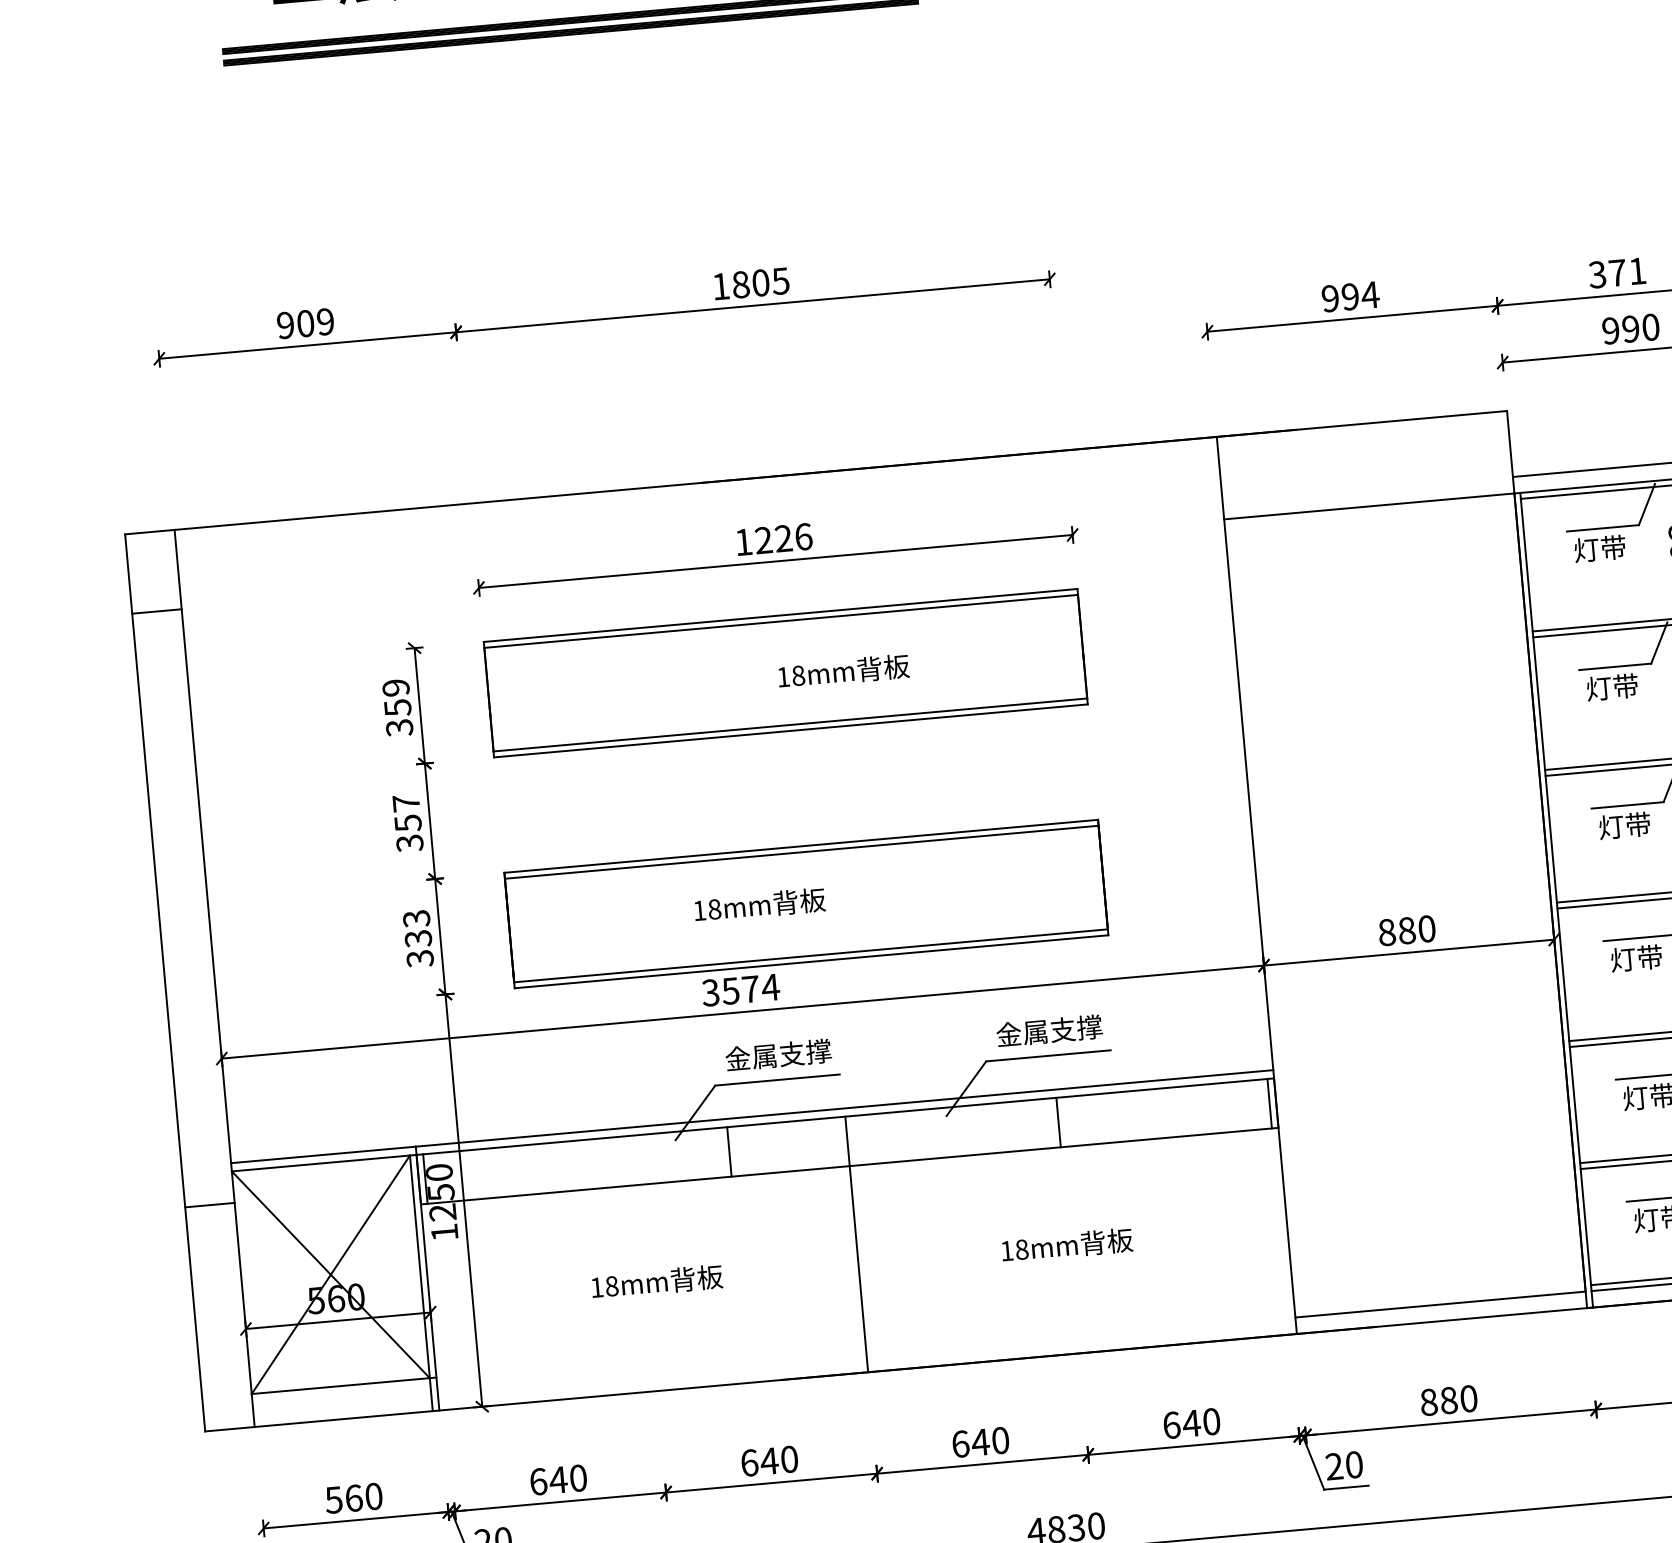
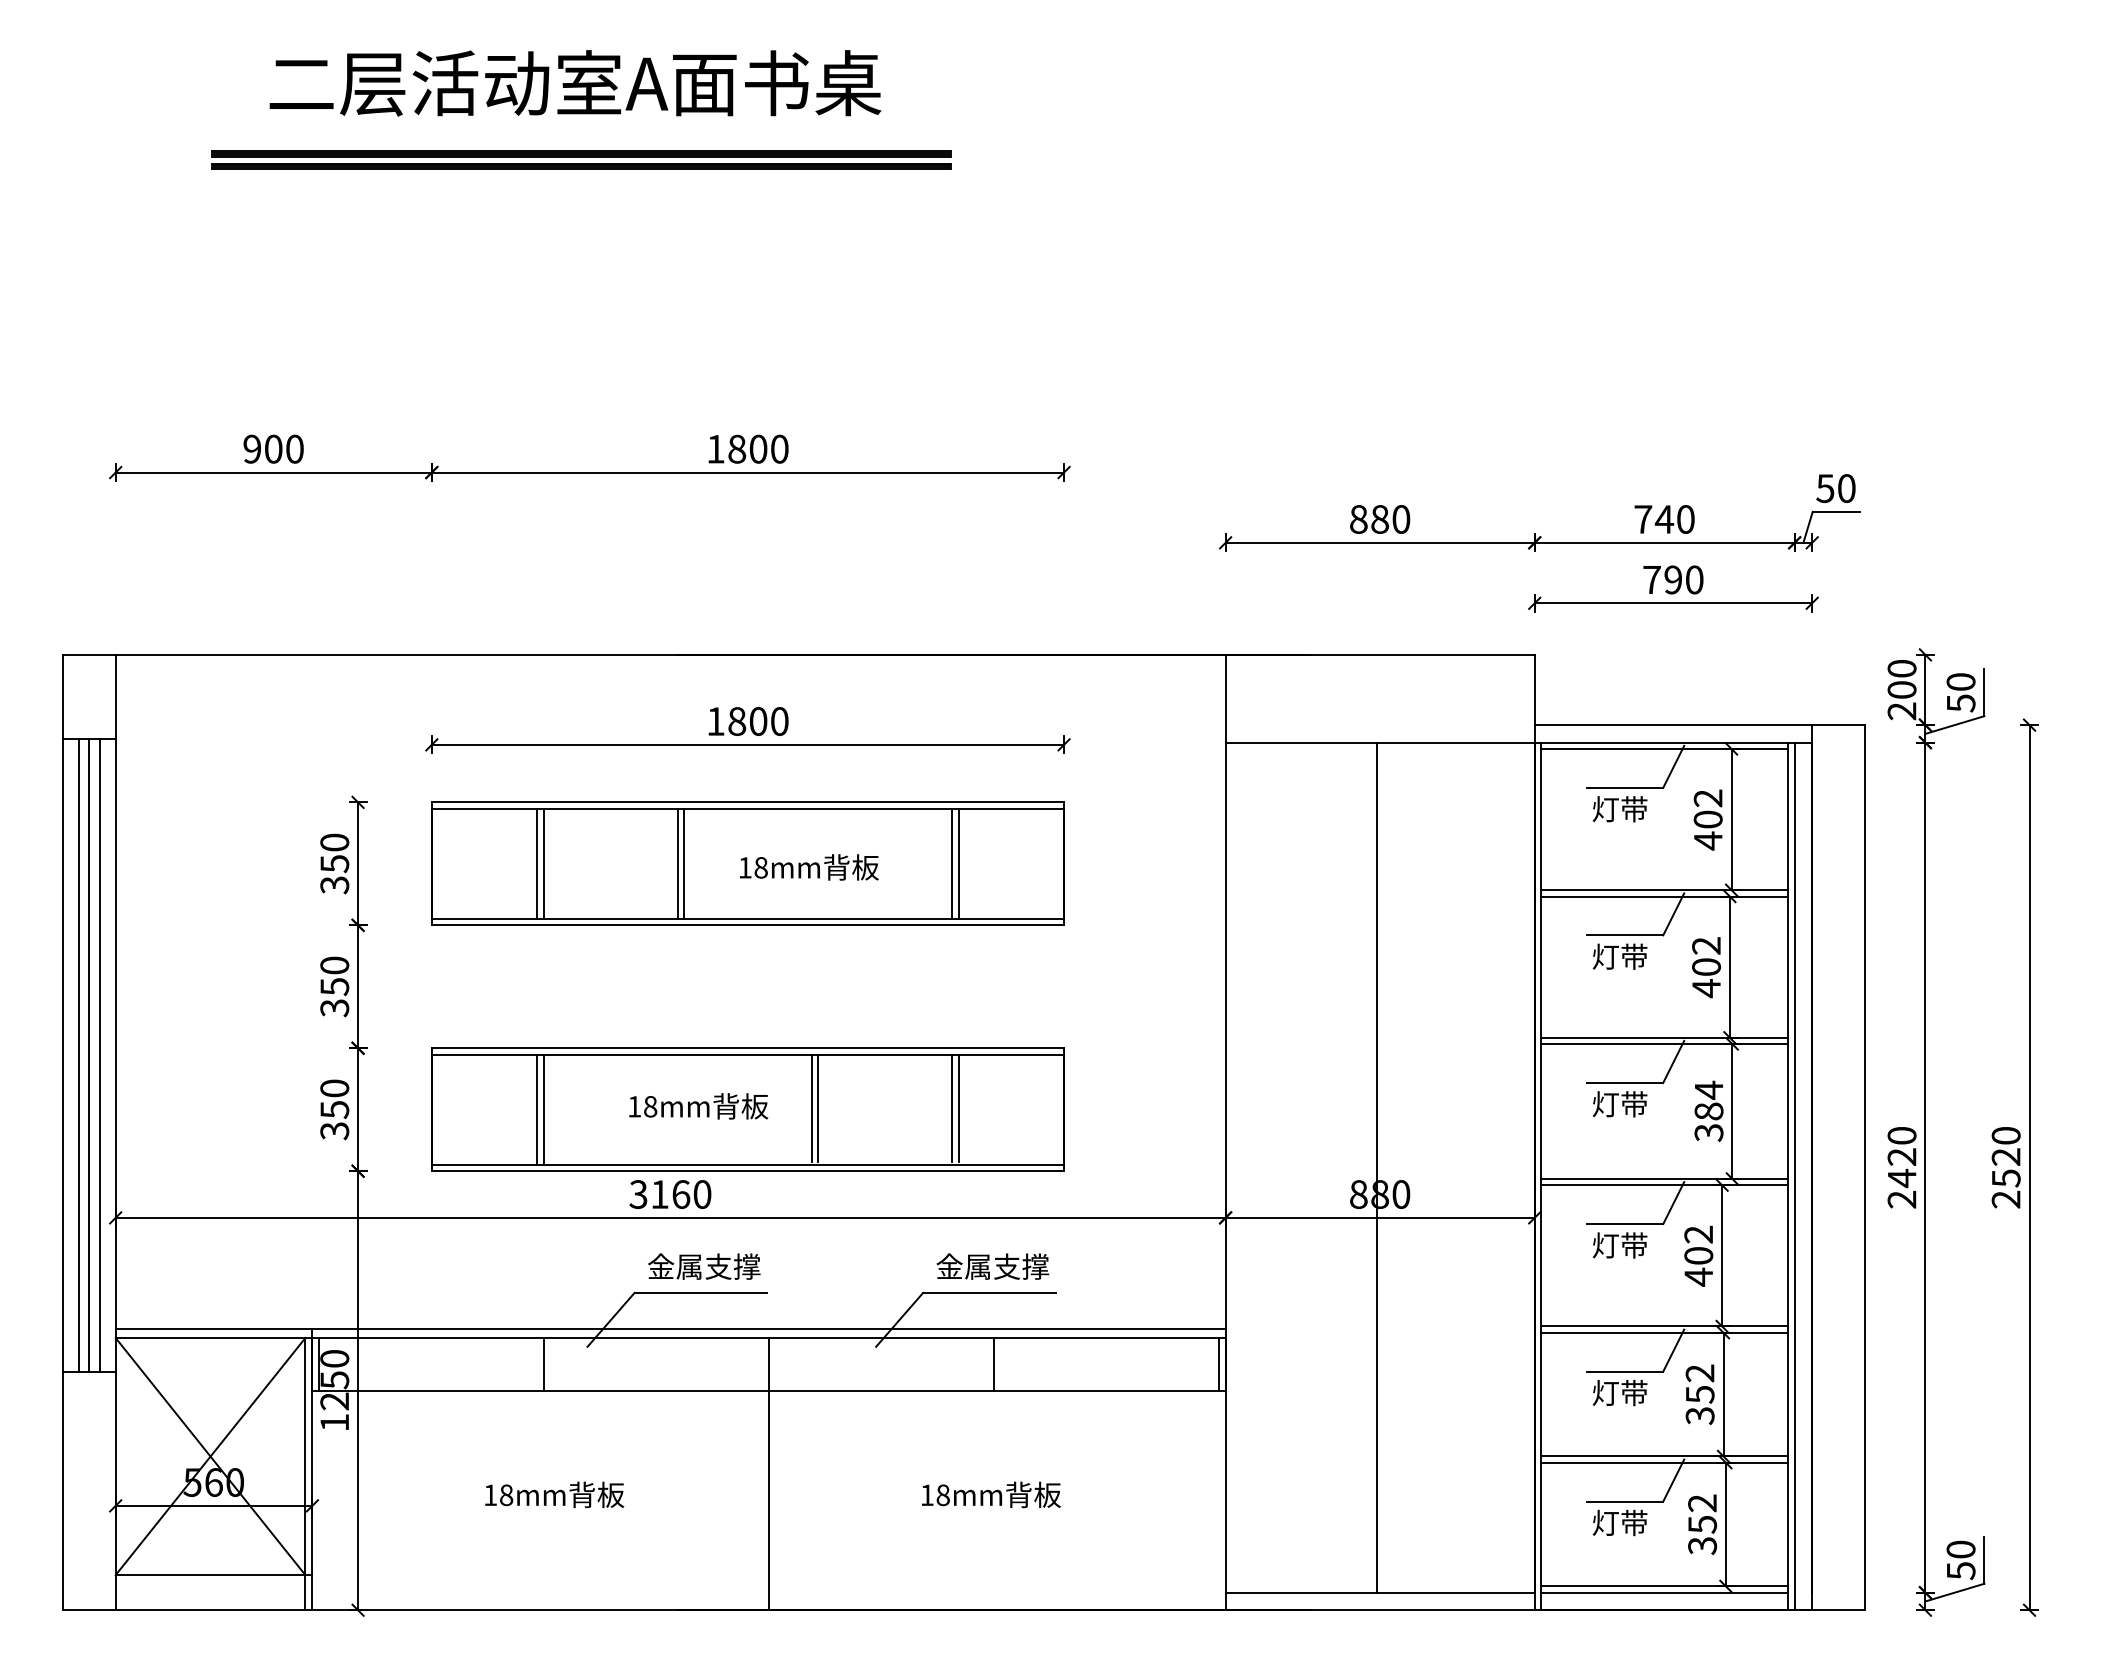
text: (1617, 273) -> (1664, 519), 371 -> 740
text: (780, 280) -> (779, 448), 1805 -> 1800
text: (1350, 296) -> (1380, 519), 994 -> 880
text: (325, 321) -> (294, 448), 909 -> 900
text: (1610, 330) -> (1651, 579), 990 -> 790
text: (783, 538) -> (758, 721), 1226 -> 1800
line: (977, 655) -> (952, 863), added
line: (983, 655) -> (958, 863), added
line: (719, 678) -> (677, 863), added
line: (726, 678) -> (684, 863), added
text: (395, 687) -> (334, 842), 359 -> 350
line: (588, 690) -> (537, 863), added
line: (593, 690) -> (543, 863), added
text: (406, 803) -> (334, 965), 357 -> 350
line: (998, 885) -> (952, 1108), added
line: (1003, 885) -> (958, 1108), added
line: (865, 897) -> (811, 1108), added
line: (872, 897) -> (818, 1108), added
line: (1401, 905) -> (1376, 1167), added
line: (192, 907) -> (99, 1055), added
line: (183, 908) -> (89, 1055), added
line: (173, 909) -> (78, 1055), added
line: (614, 920) -> (543, 1109), added
line: (608, 921) -> (537, 1109), added
text: (417, 928) -> (334, 1098), 333 -> 350
text: (750, 989) -> (680, 1194), 3574 -> 3160
line: (729, 1152) -> (544, 1364), moved

